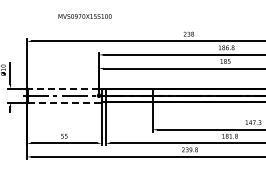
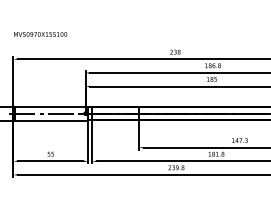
text: (85, 16) -> (40, 34), moved
line: (63, 88) -> (49, 106), dashed -> solid
line: (64, 102) -> (50, 120), dashed -> solid

